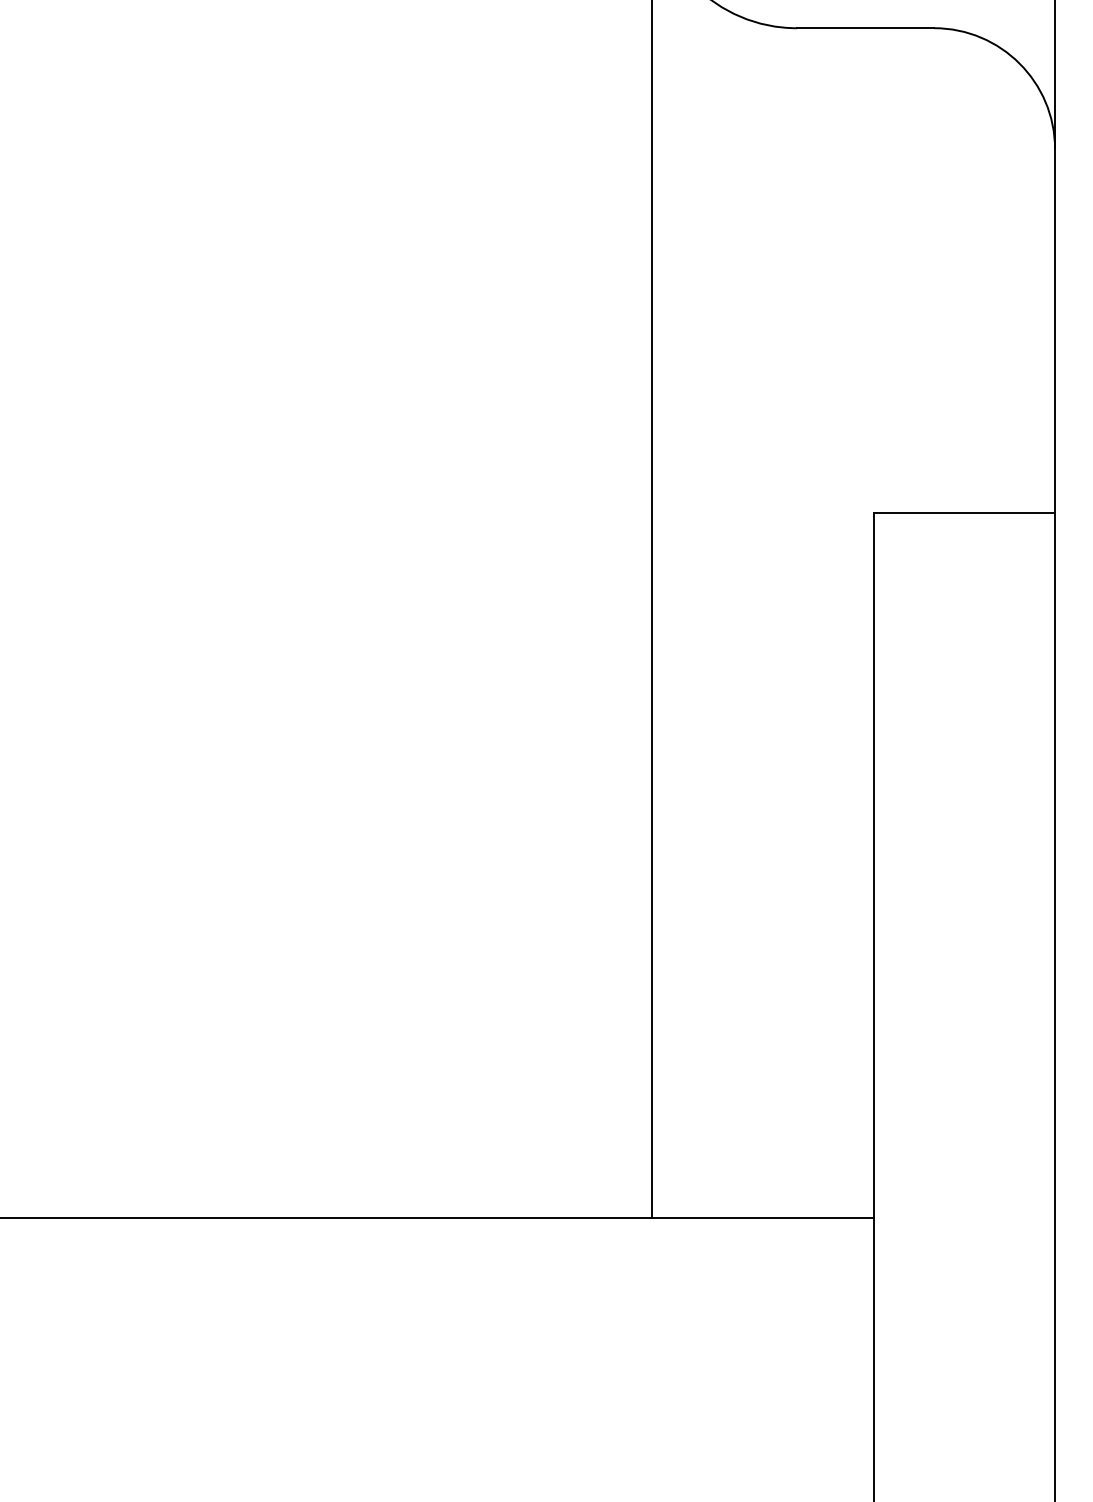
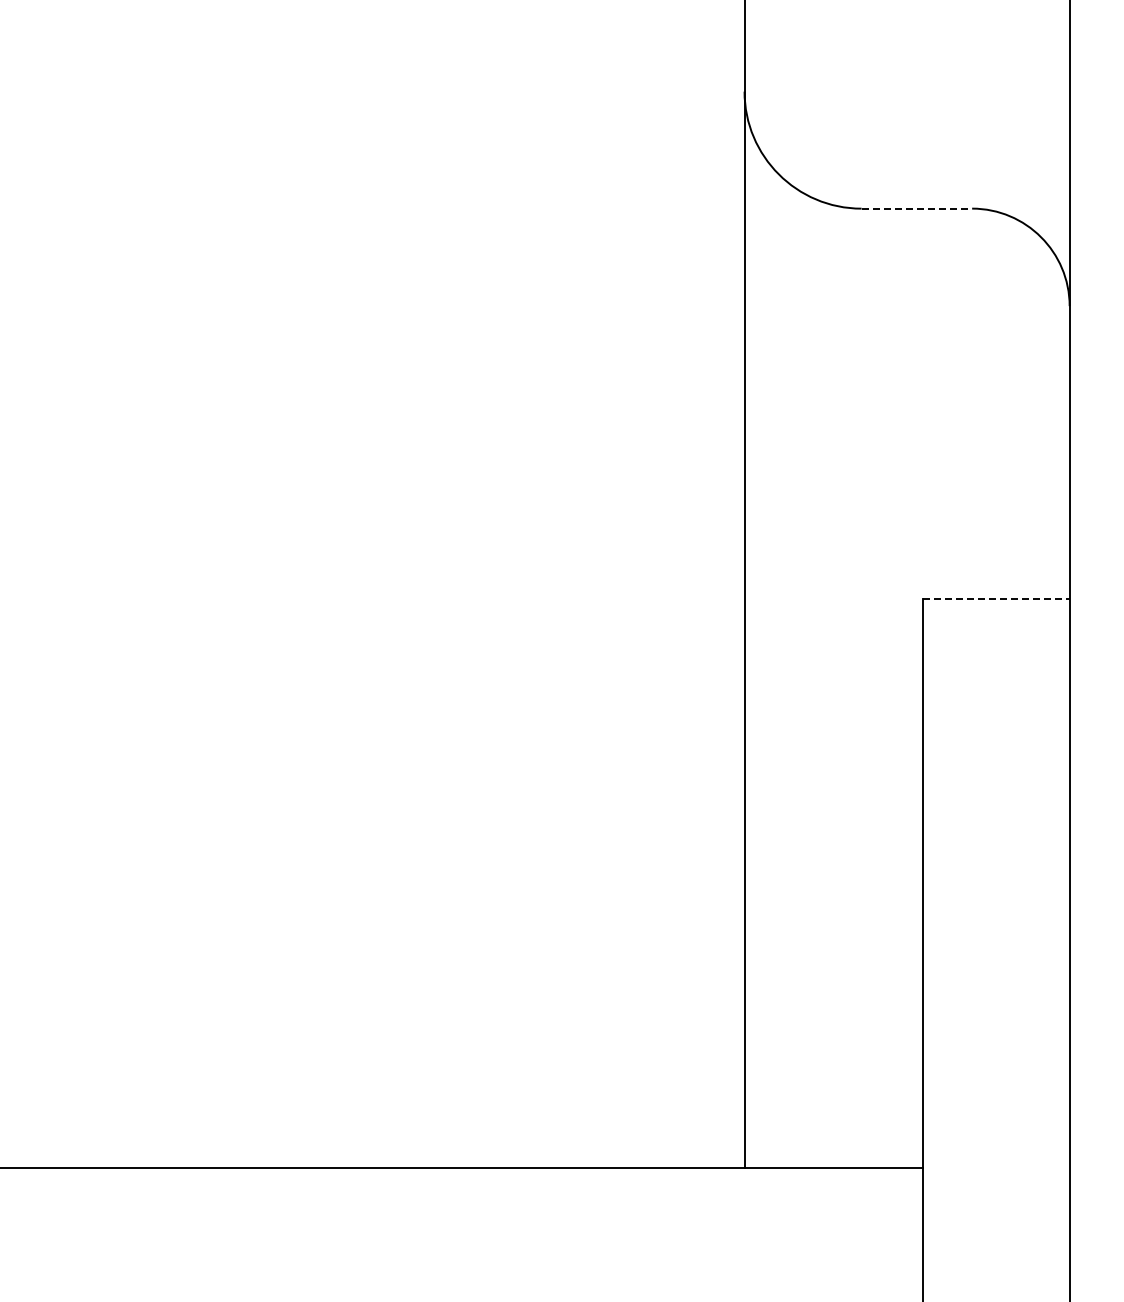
line: (866, 28) -> (917, 208), solid -> dashed
line: (965, 512) -> (997, 599), solid -> dashed

